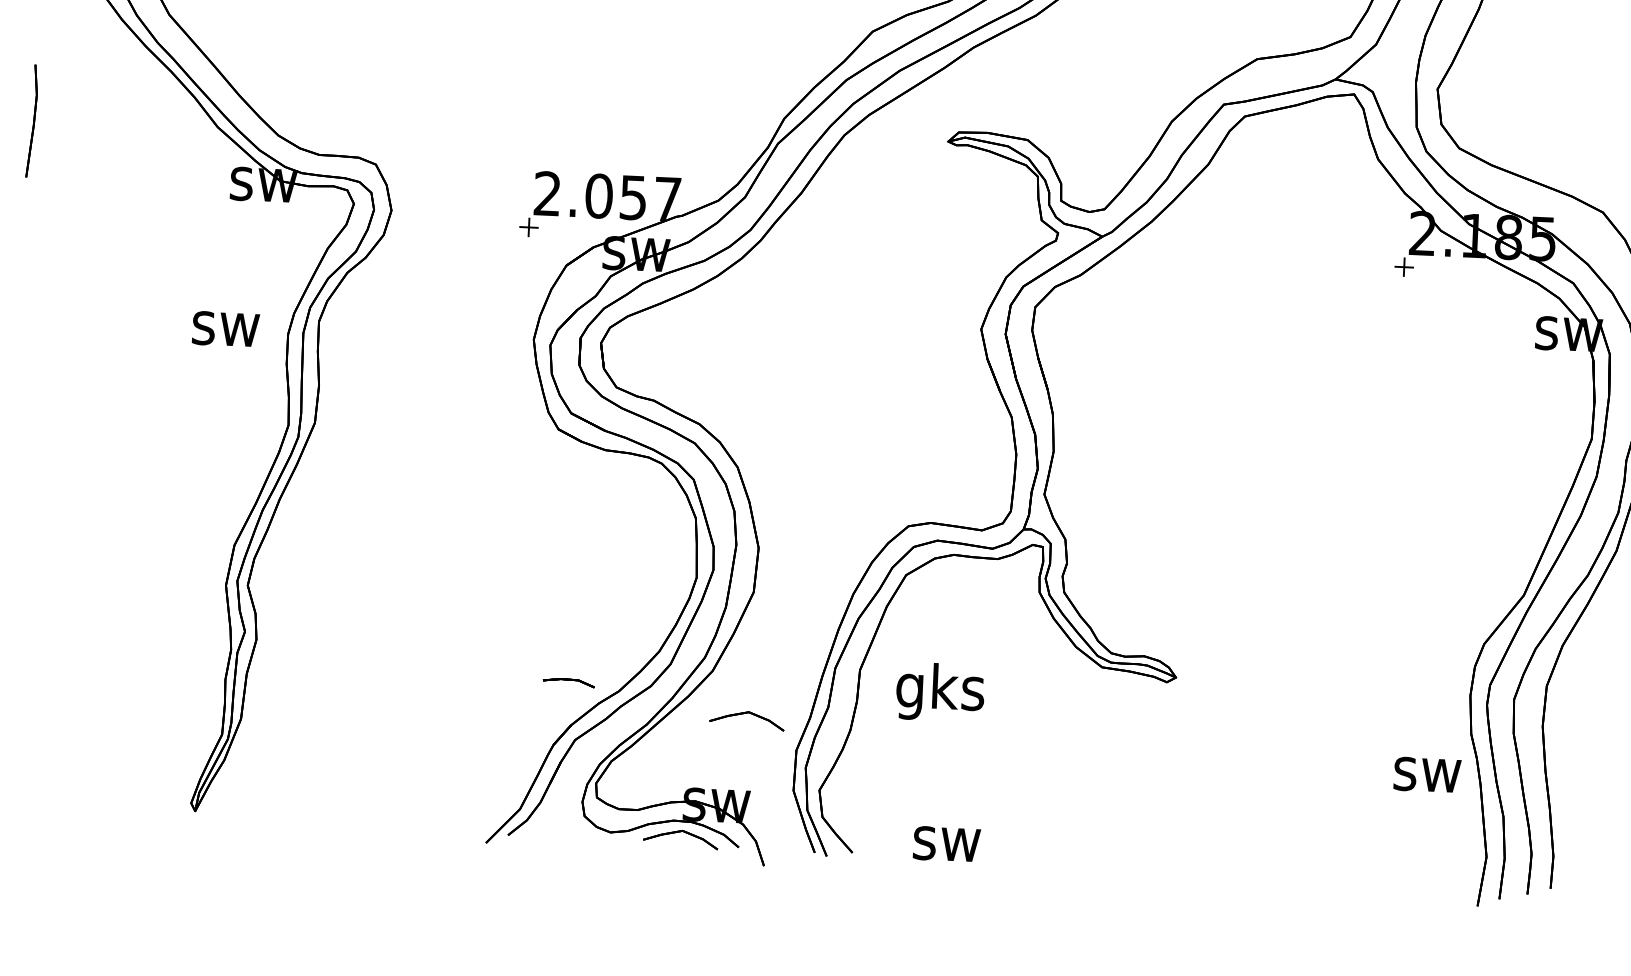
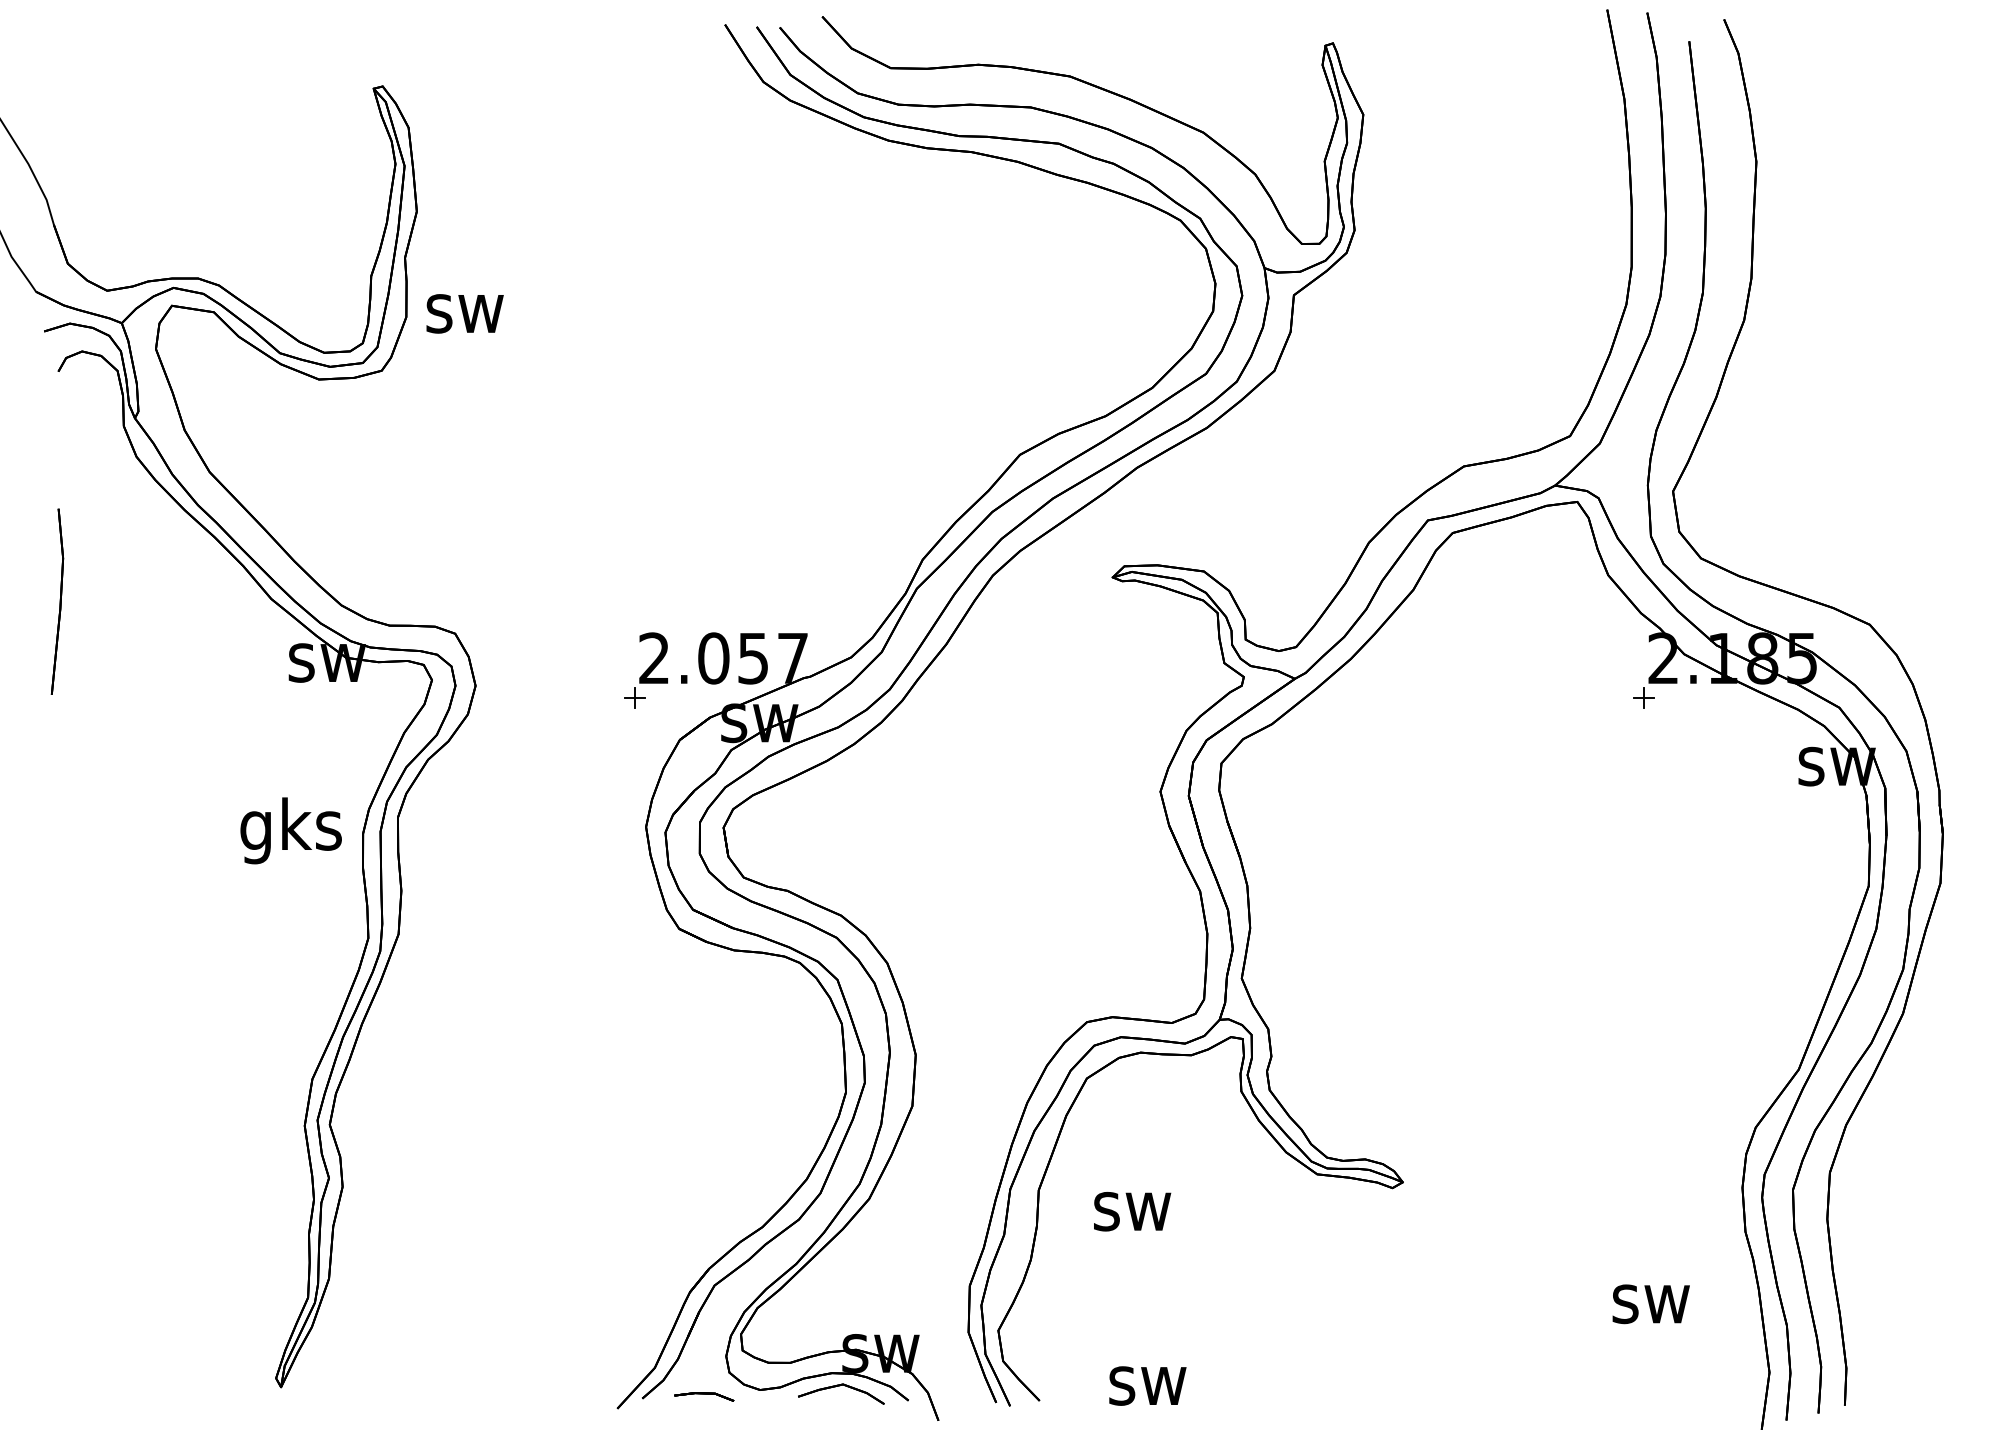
part: (32, 120) -> (57, 601), size x1.43
text: (225, 328) -> (290, 830), sw -> gks
part: (568, 682) -> (704, 1396), moved
text: (940, 692) -> (1132, 1211), gks -> sw
part: (746, 713) -> (910, 1246), removed
text: (1426, 775) -> (1650, 1304), moved

